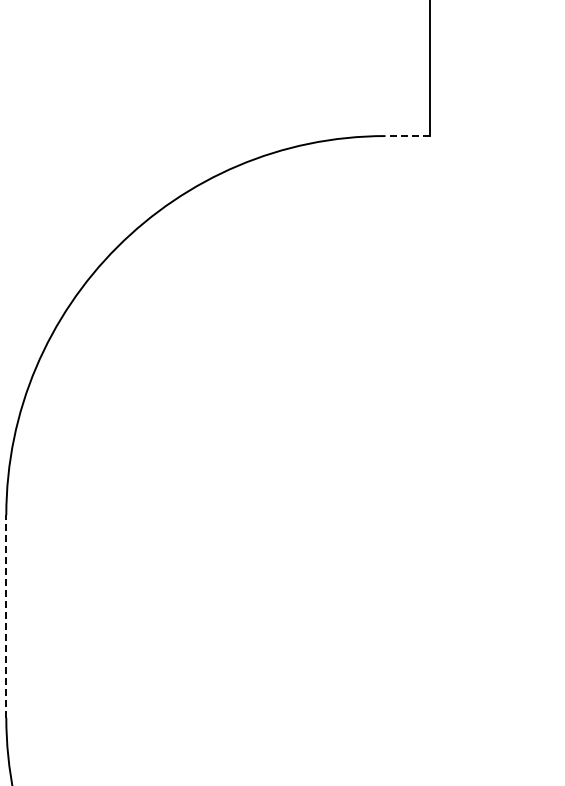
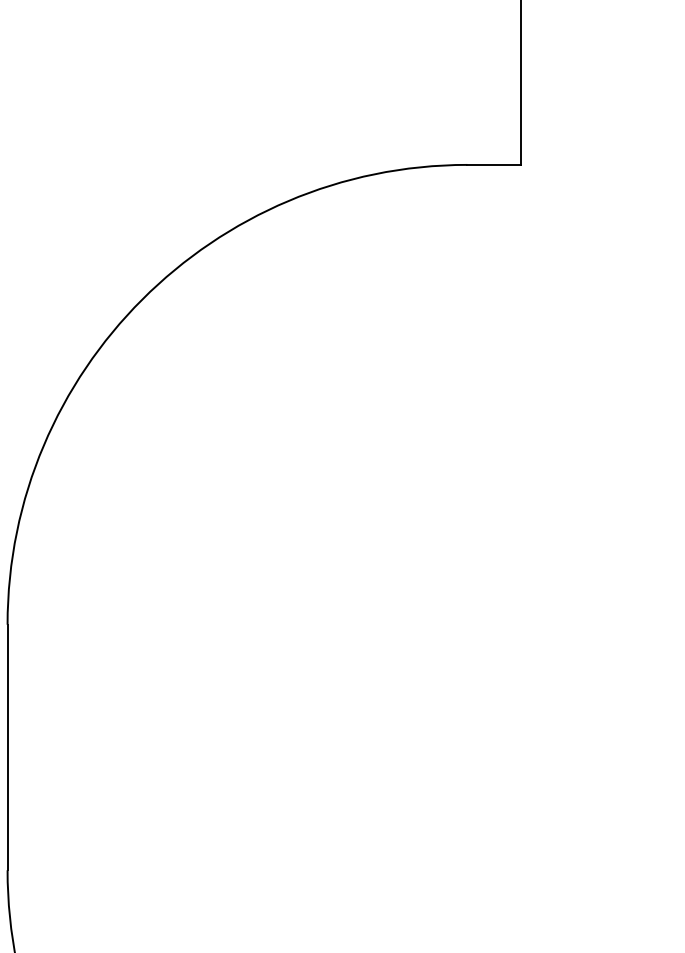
line: (407, 136) -> (494, 165), dashed -> solid
line: (6, 615) -> (7, 746), dashed -> solid

